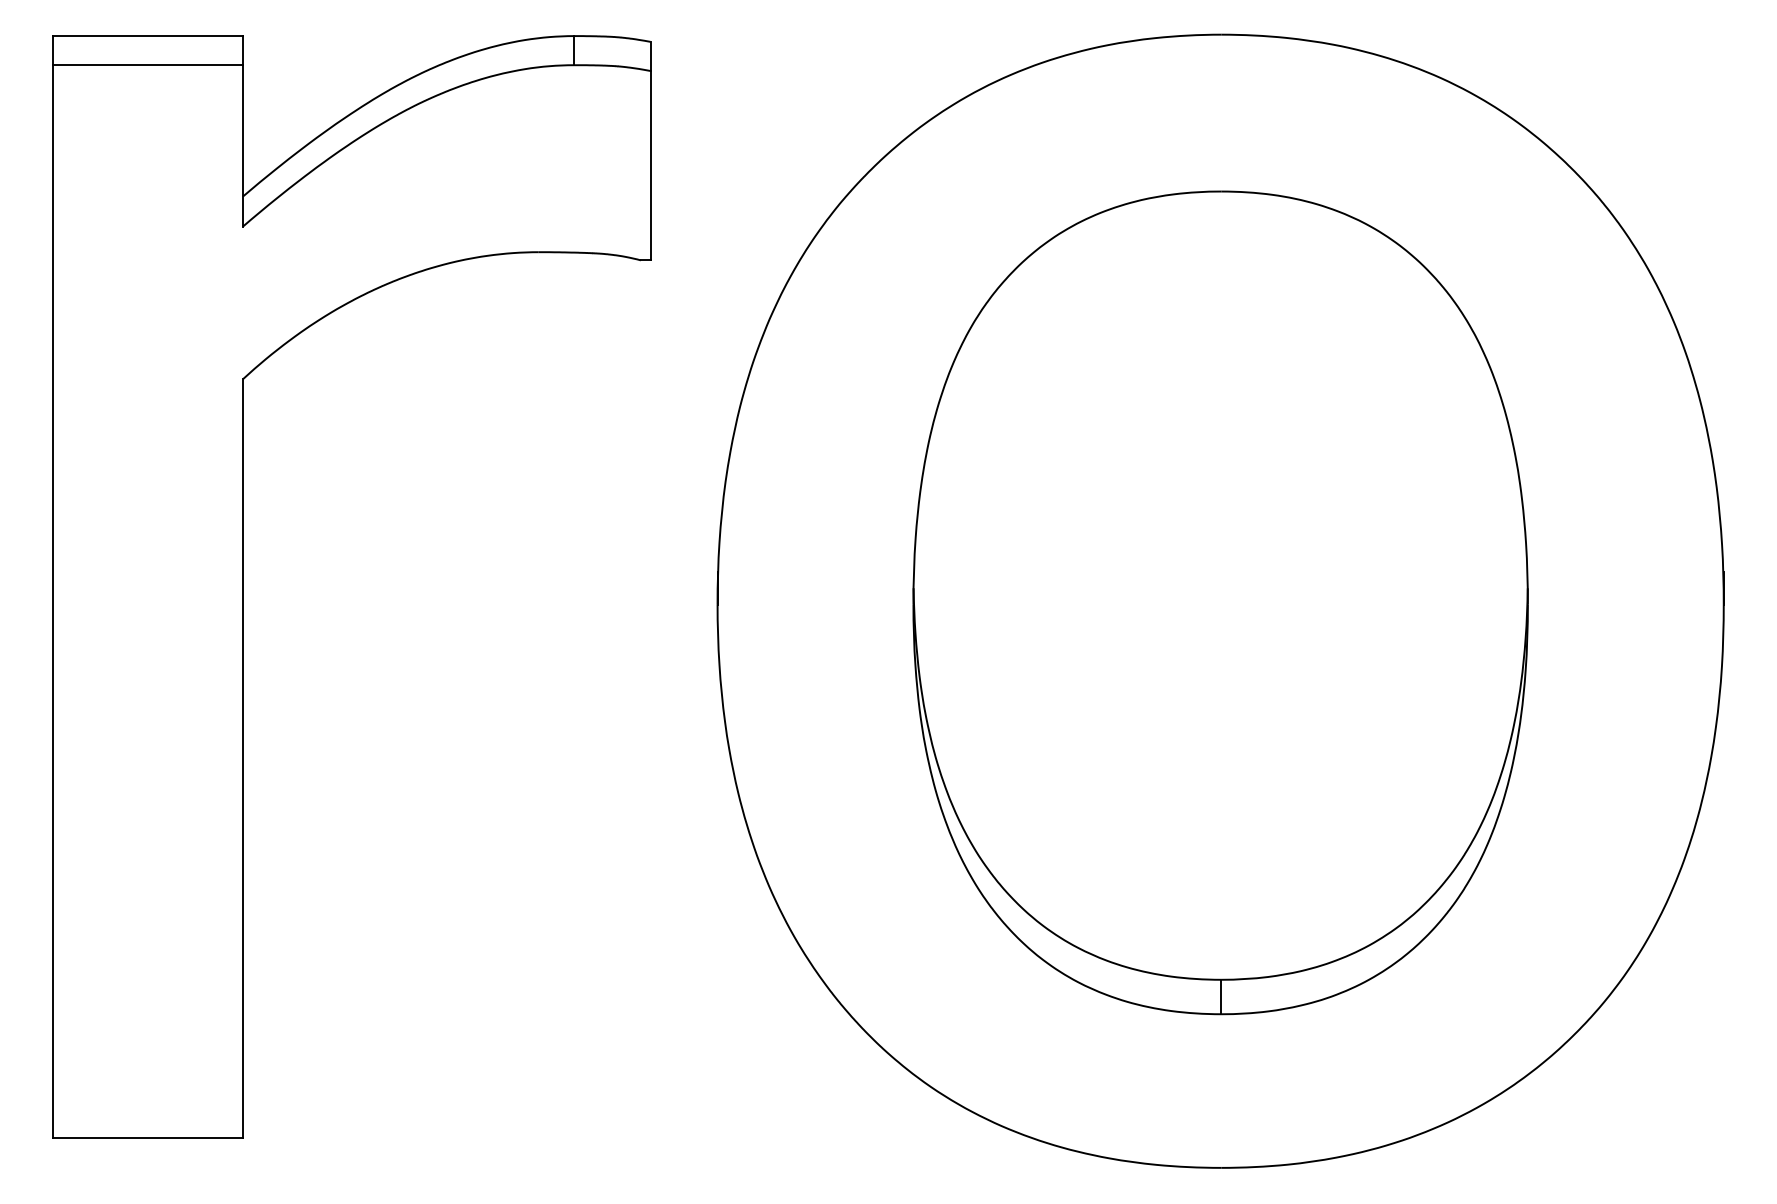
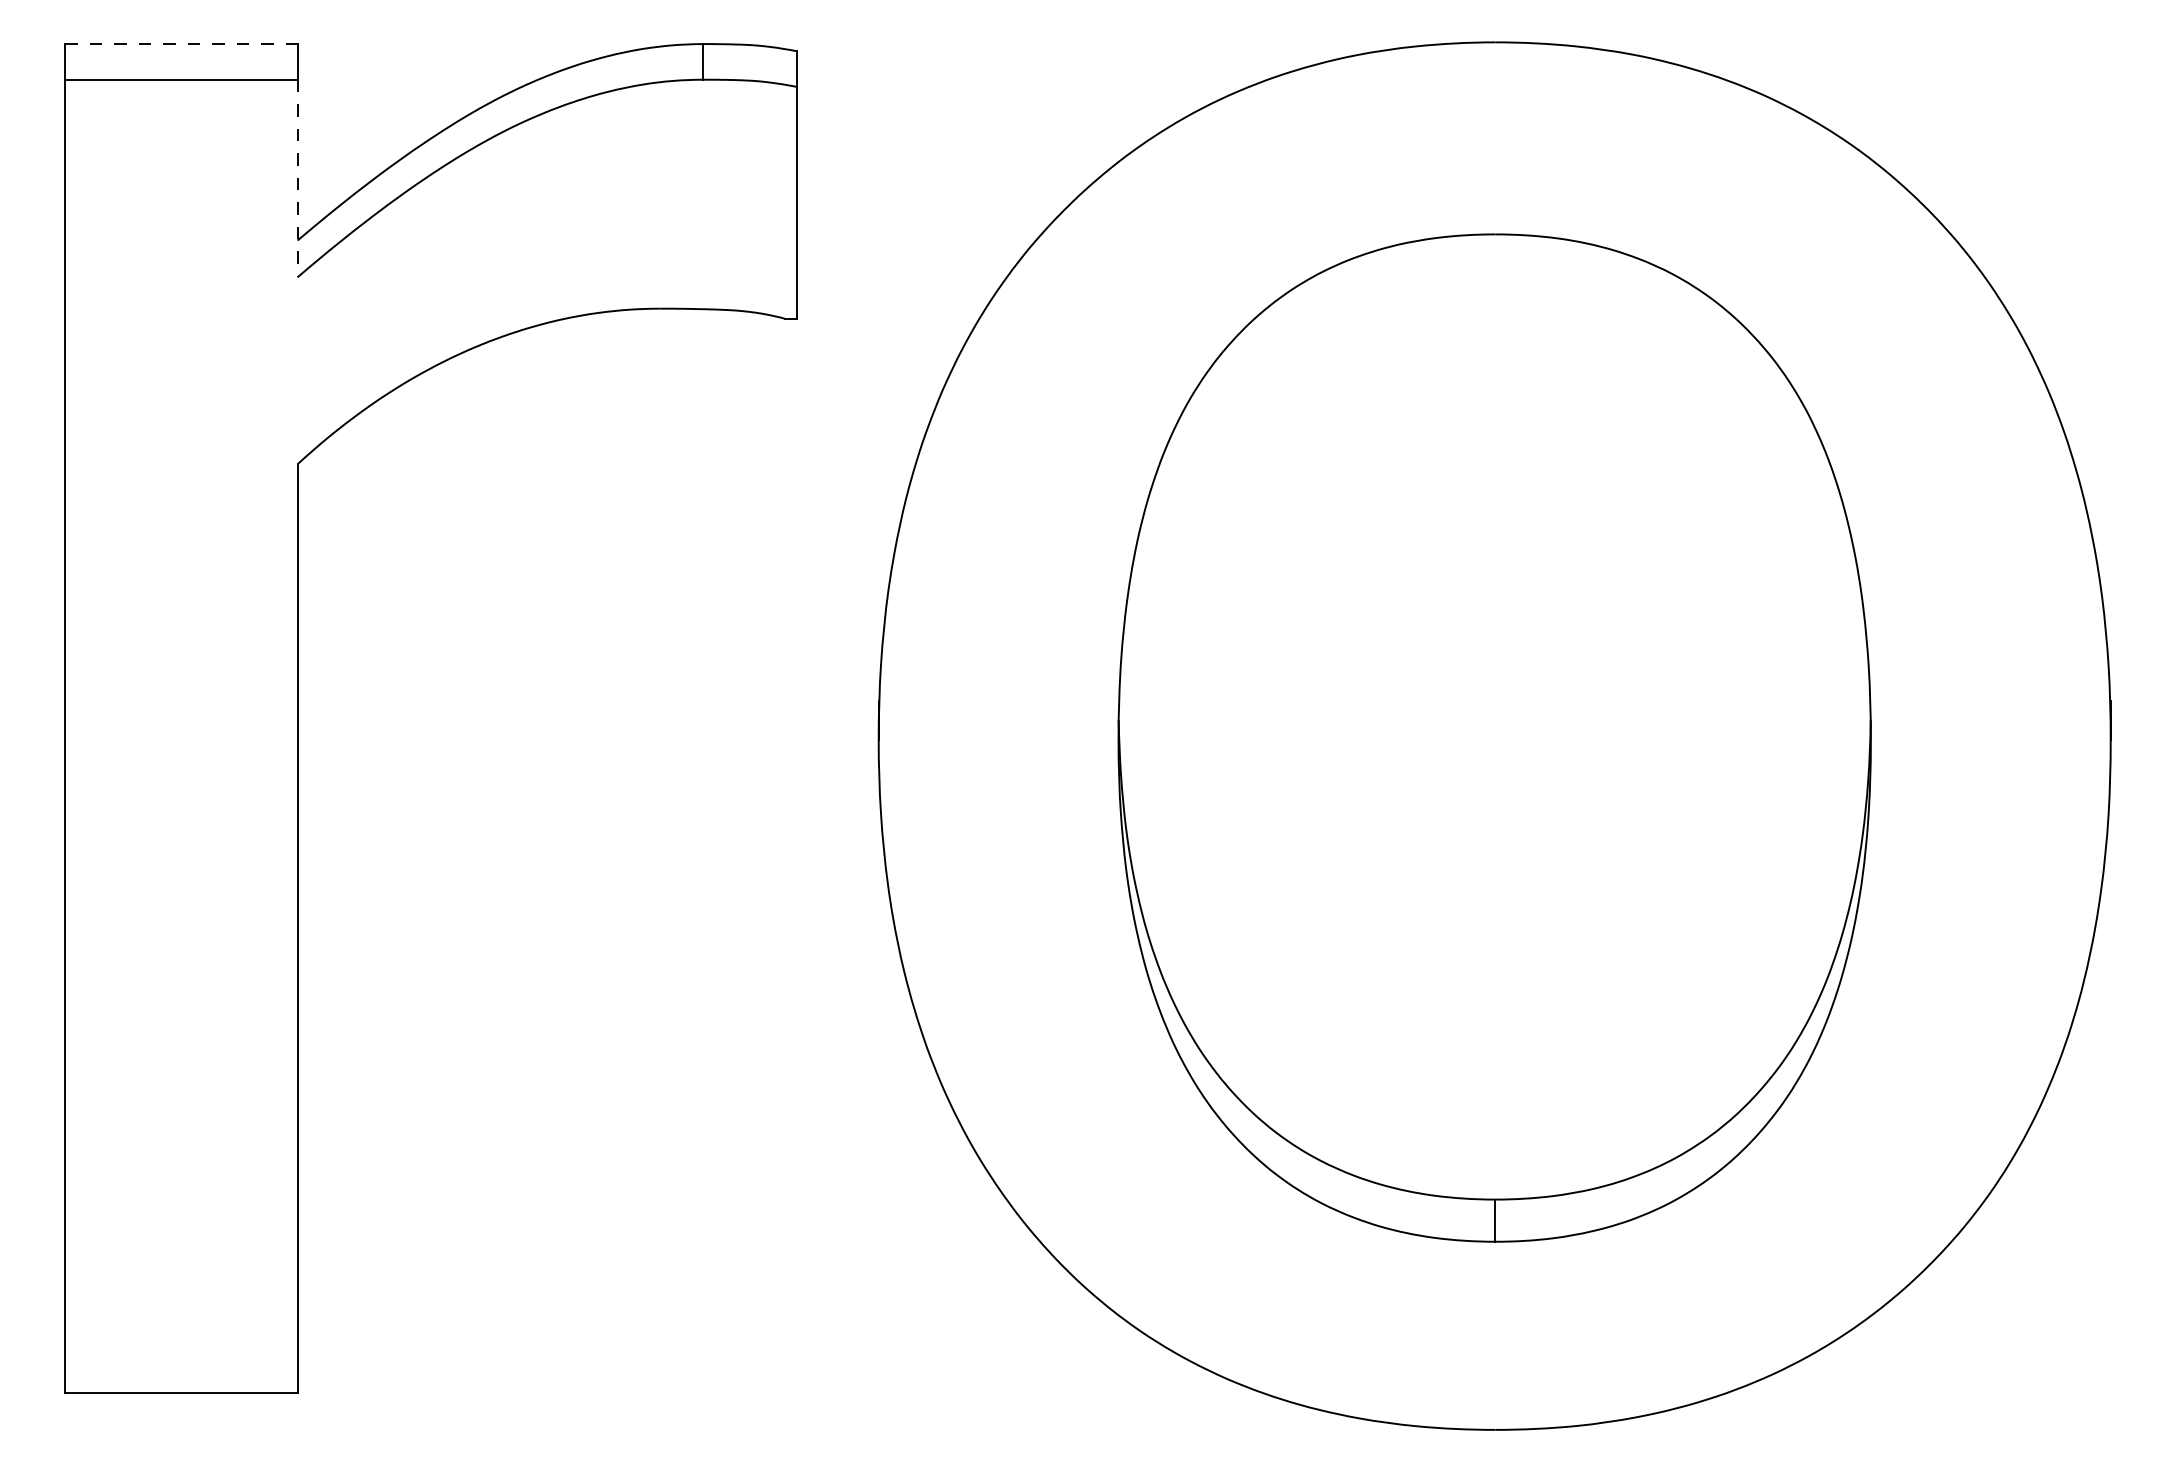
line: (148, 36) -> (181, 44), solid -> dashed
line: (242, 145) -> (297, 178), solid -> dashed

